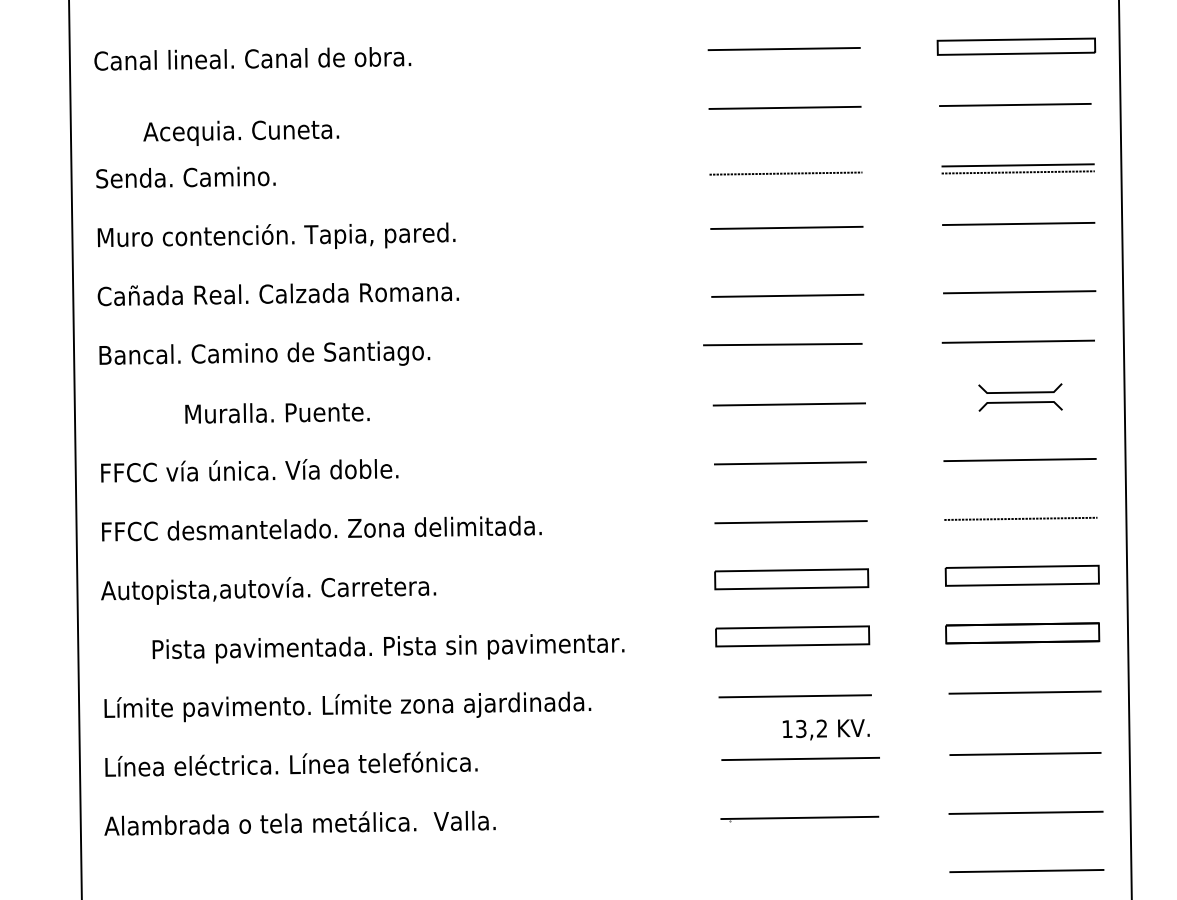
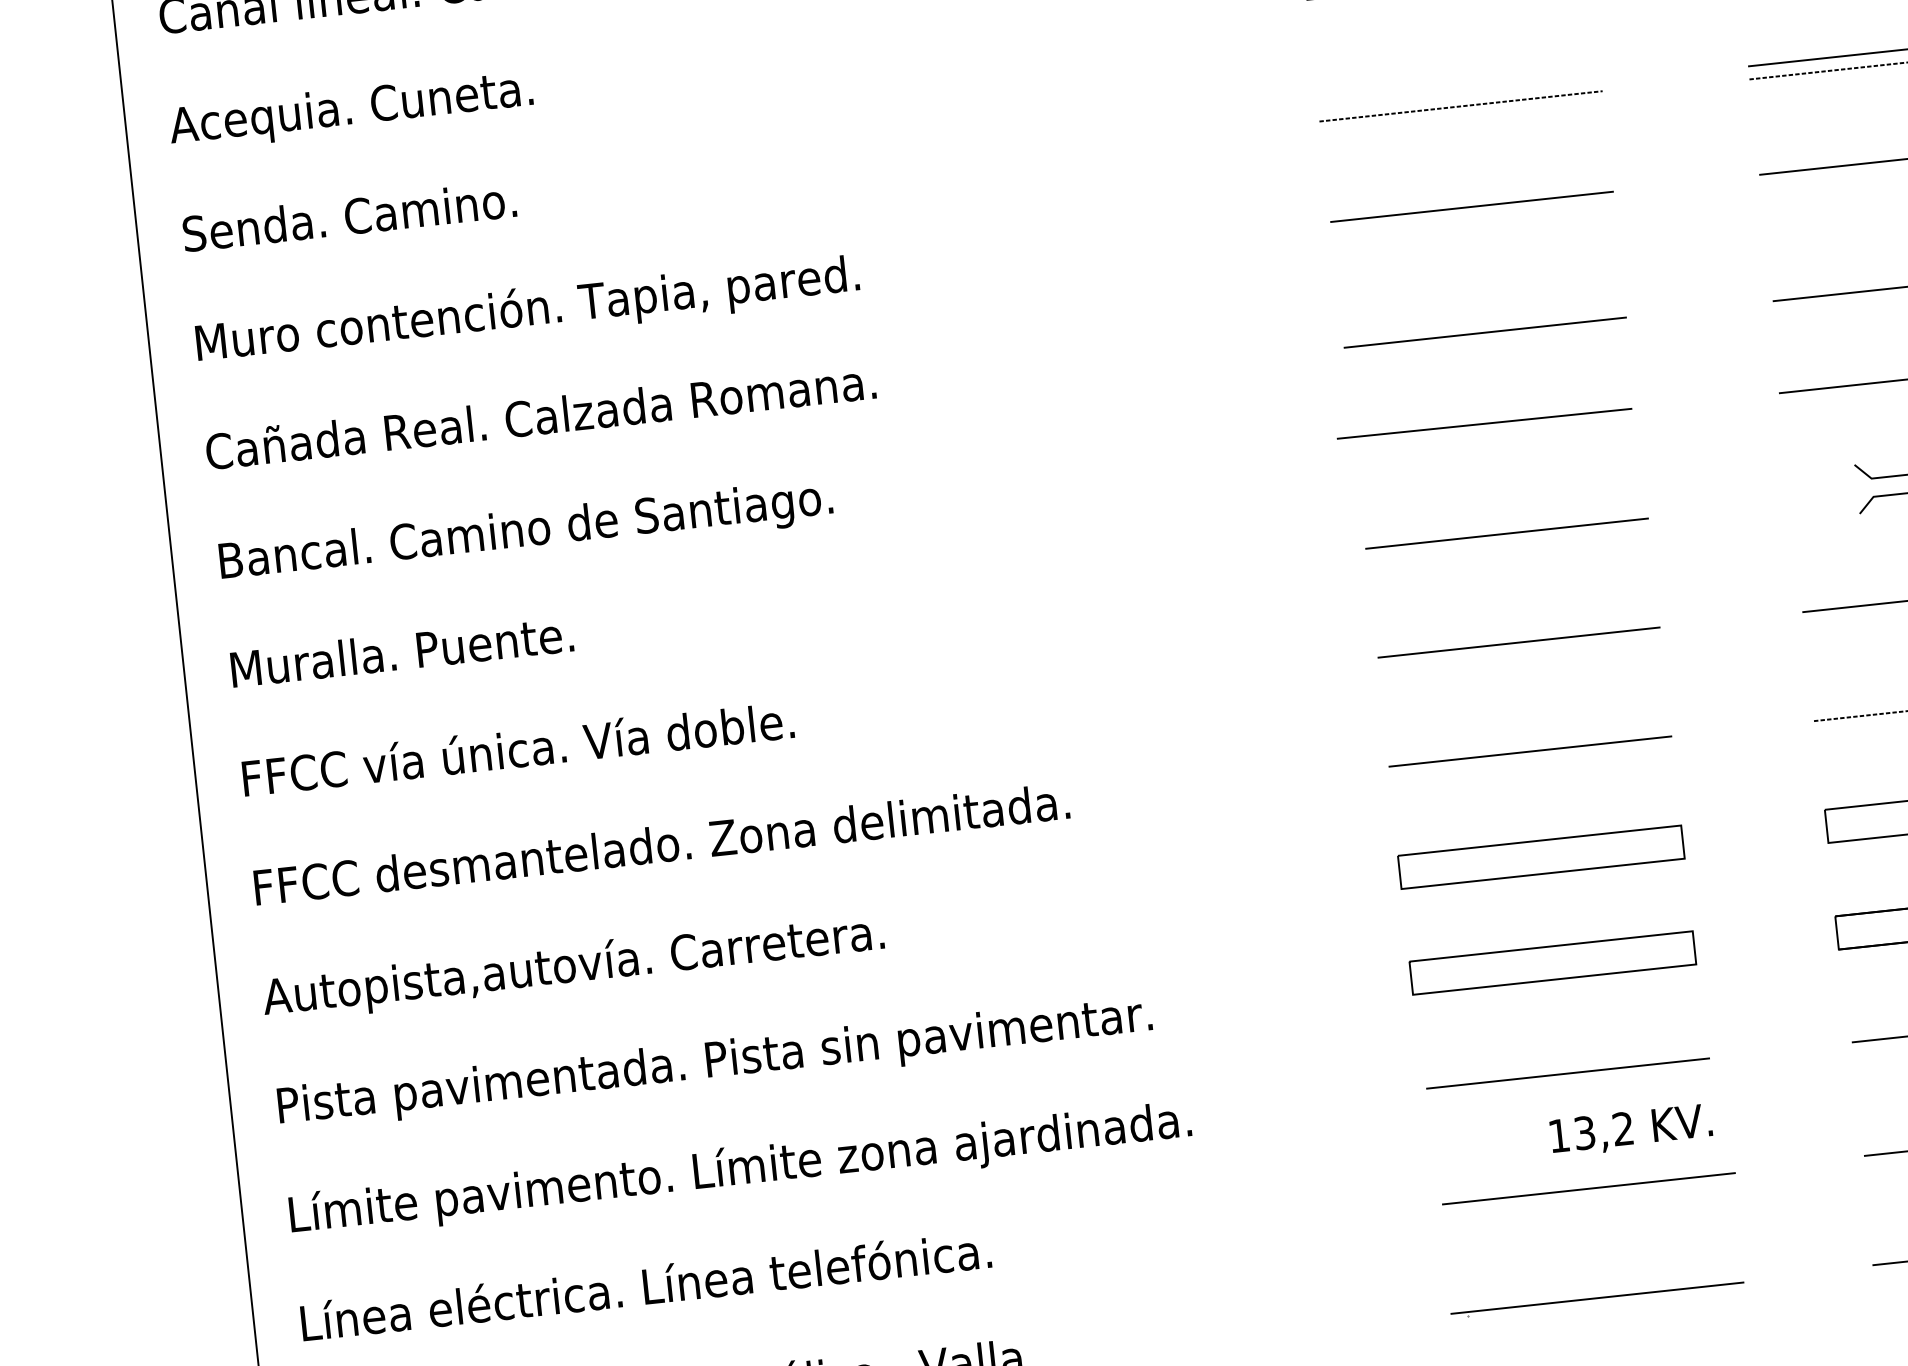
text: (241, 132) -> (351, 109), moved
text: (277, 413) -> (402, 653), moved
text: (388, 648) -> (715, 1063), moved

